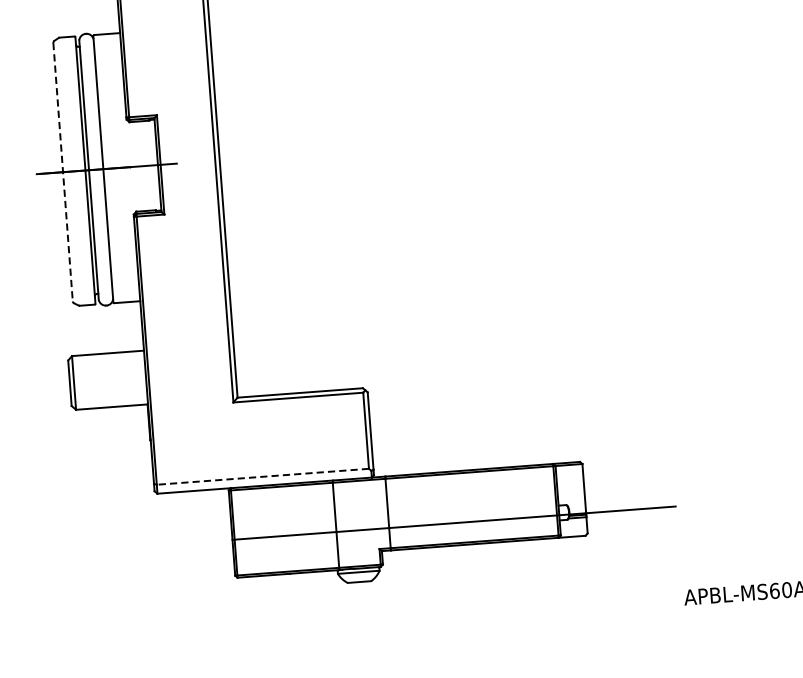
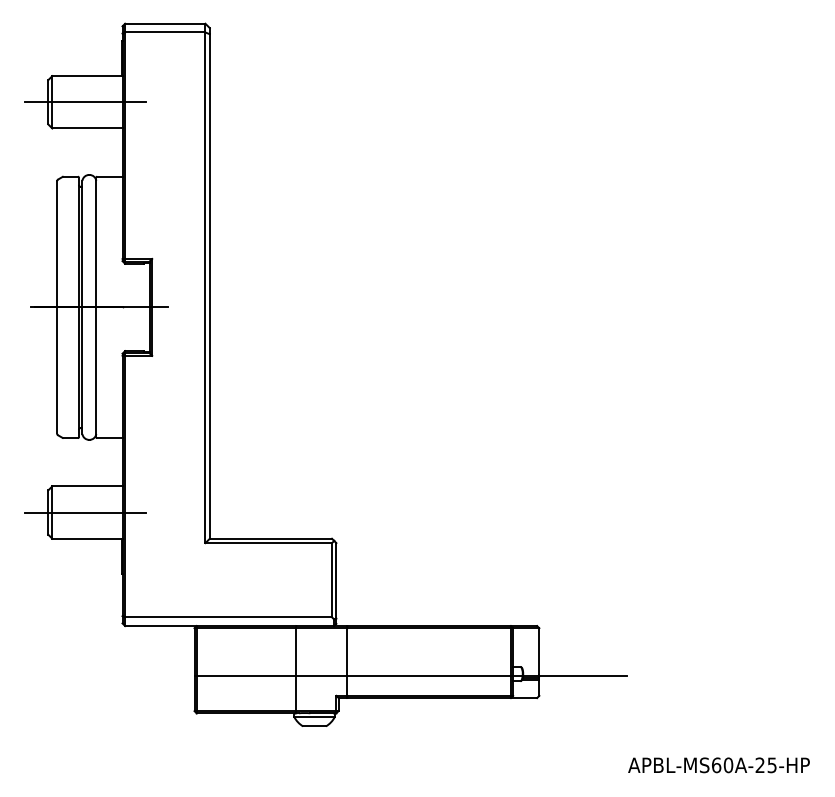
line: (63, 172) -> (57, 307), dashed -> solid
line: (108, 380) -> (85, 512), added
line: (262, 476) -> (228, 617), dashed -> solid

